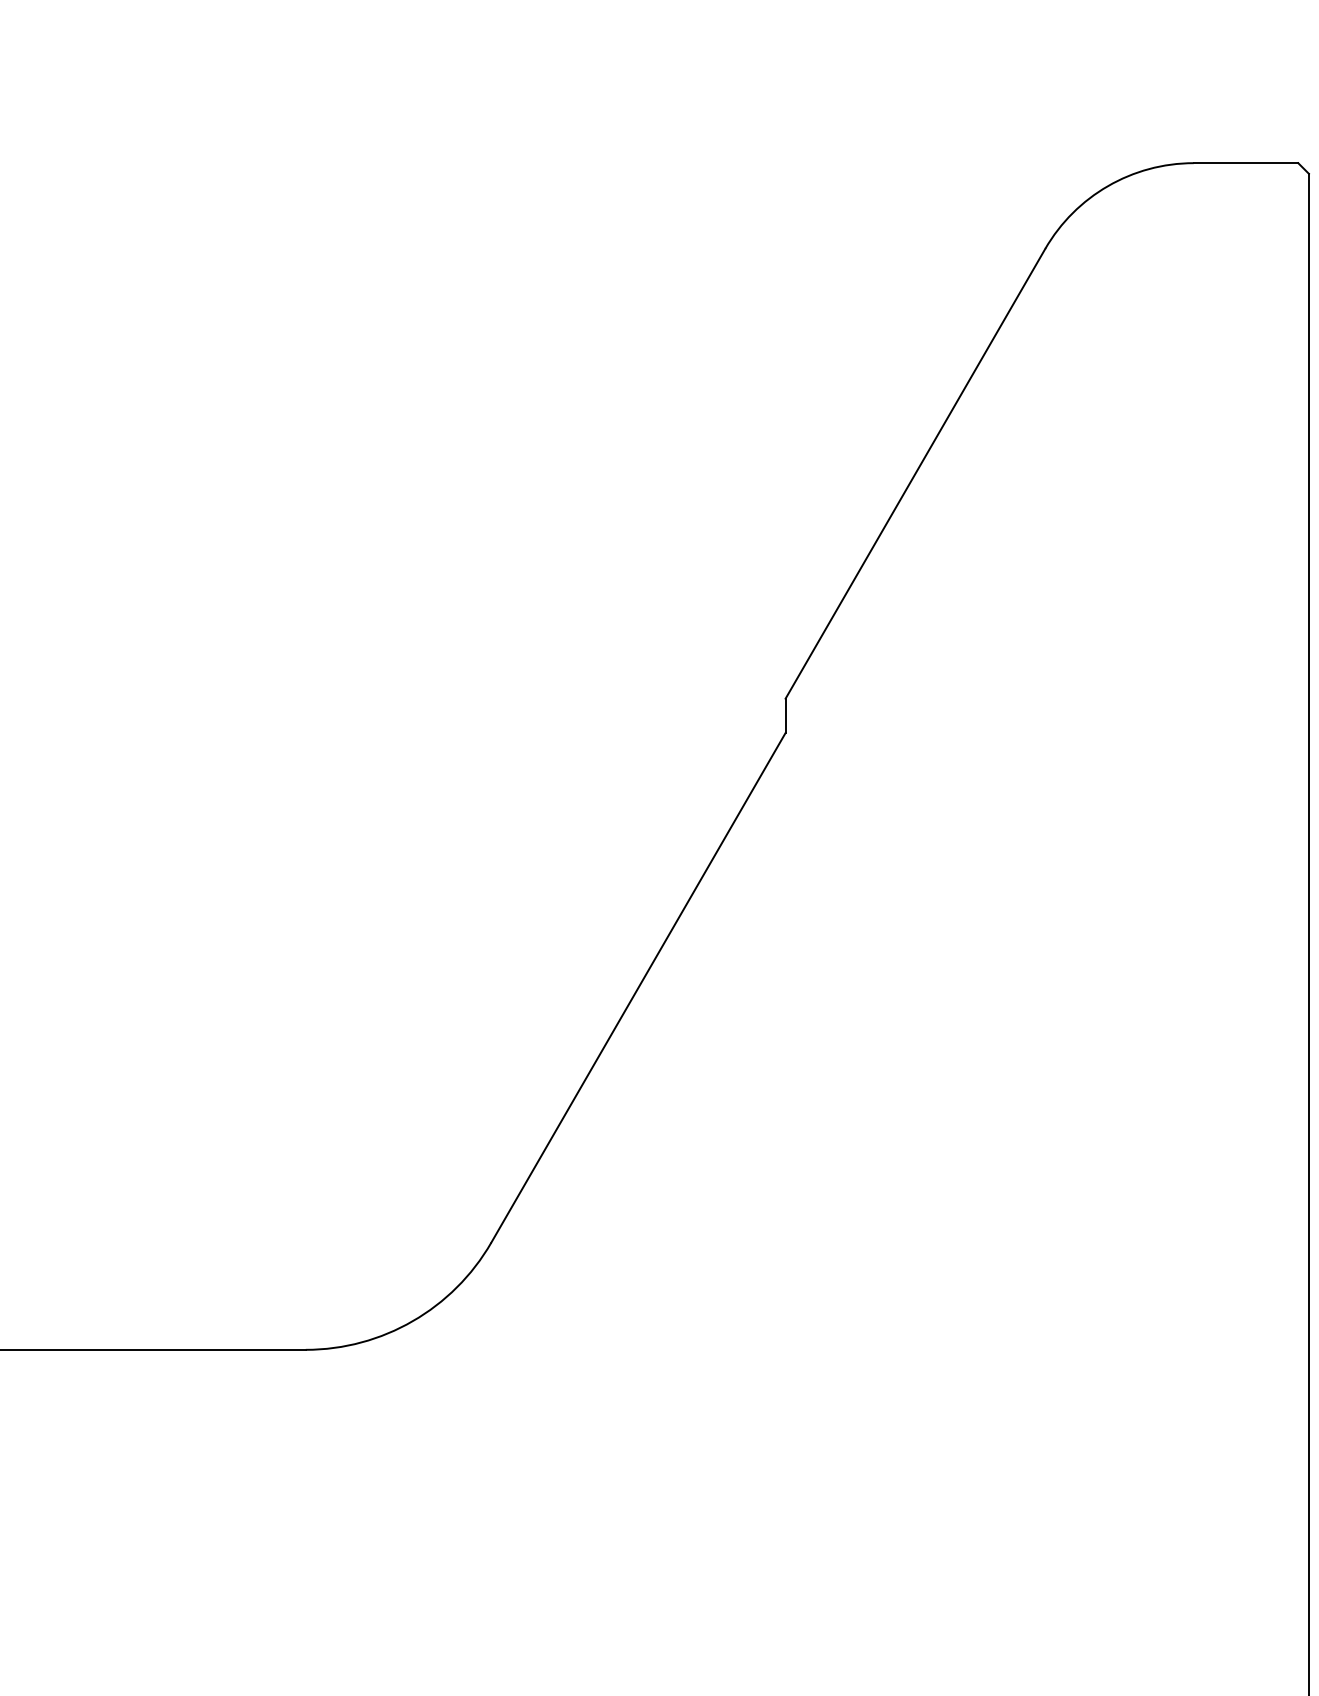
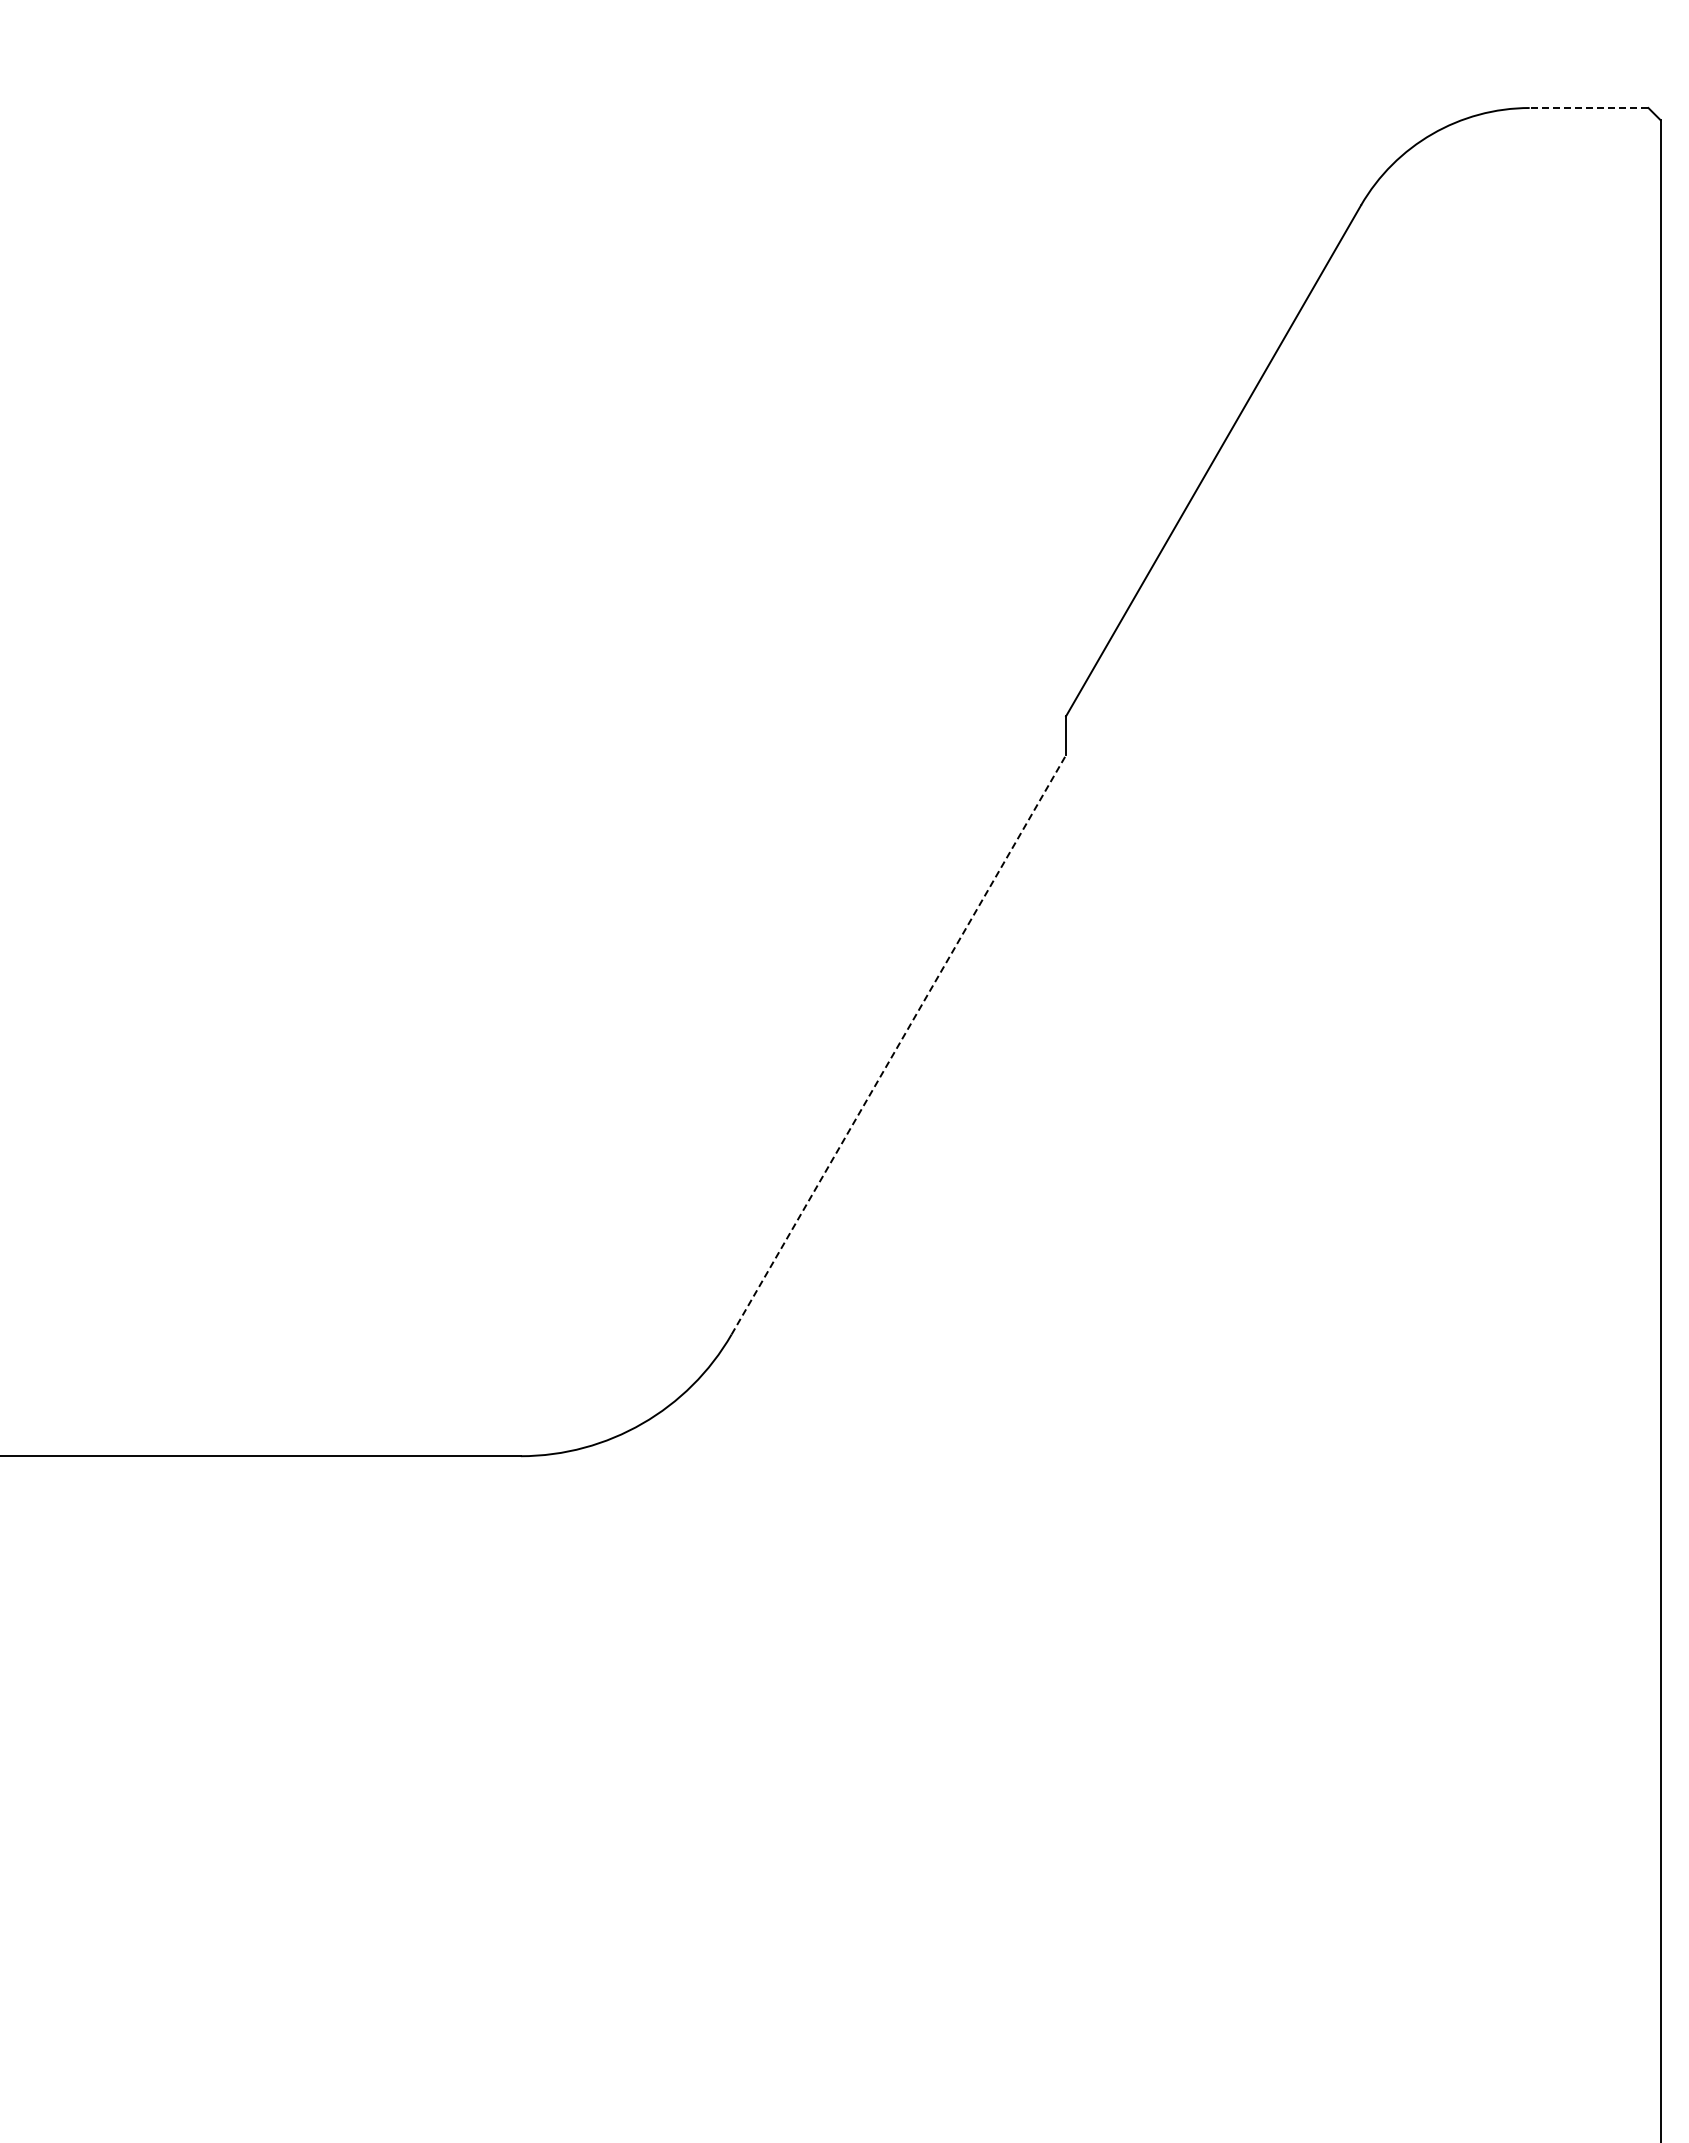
line: (1245, 163) -> (1588, 108), solid -> dashed
line: (639, 987) -> (899, 1044), solid -> dashed

